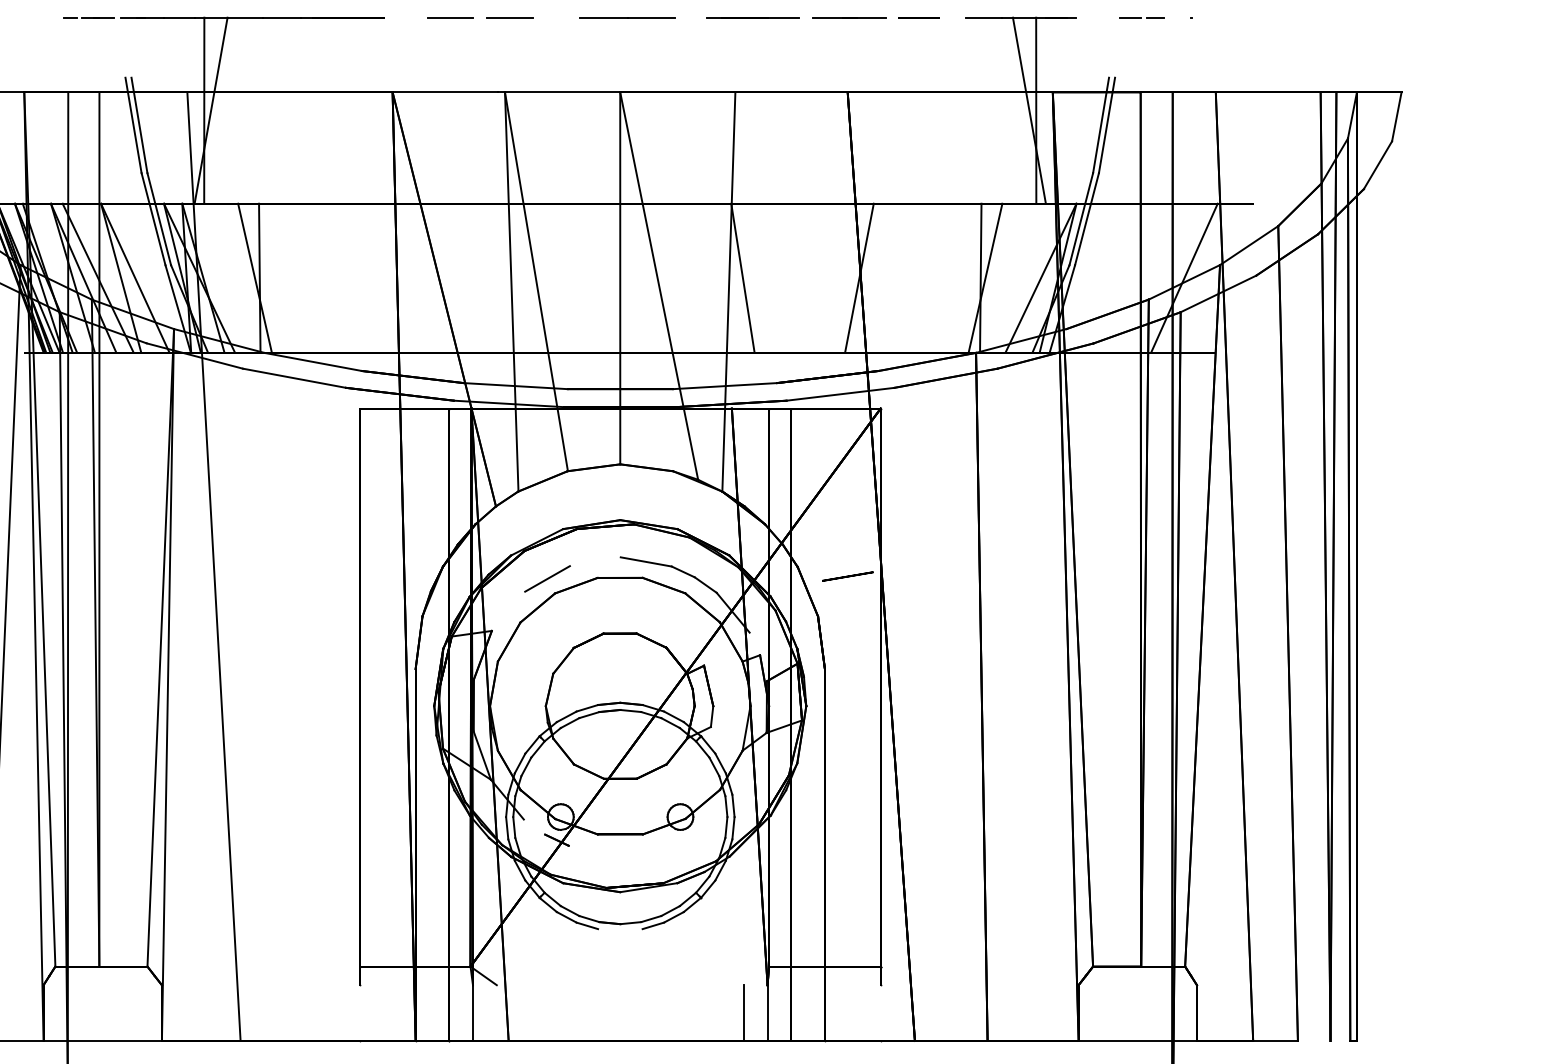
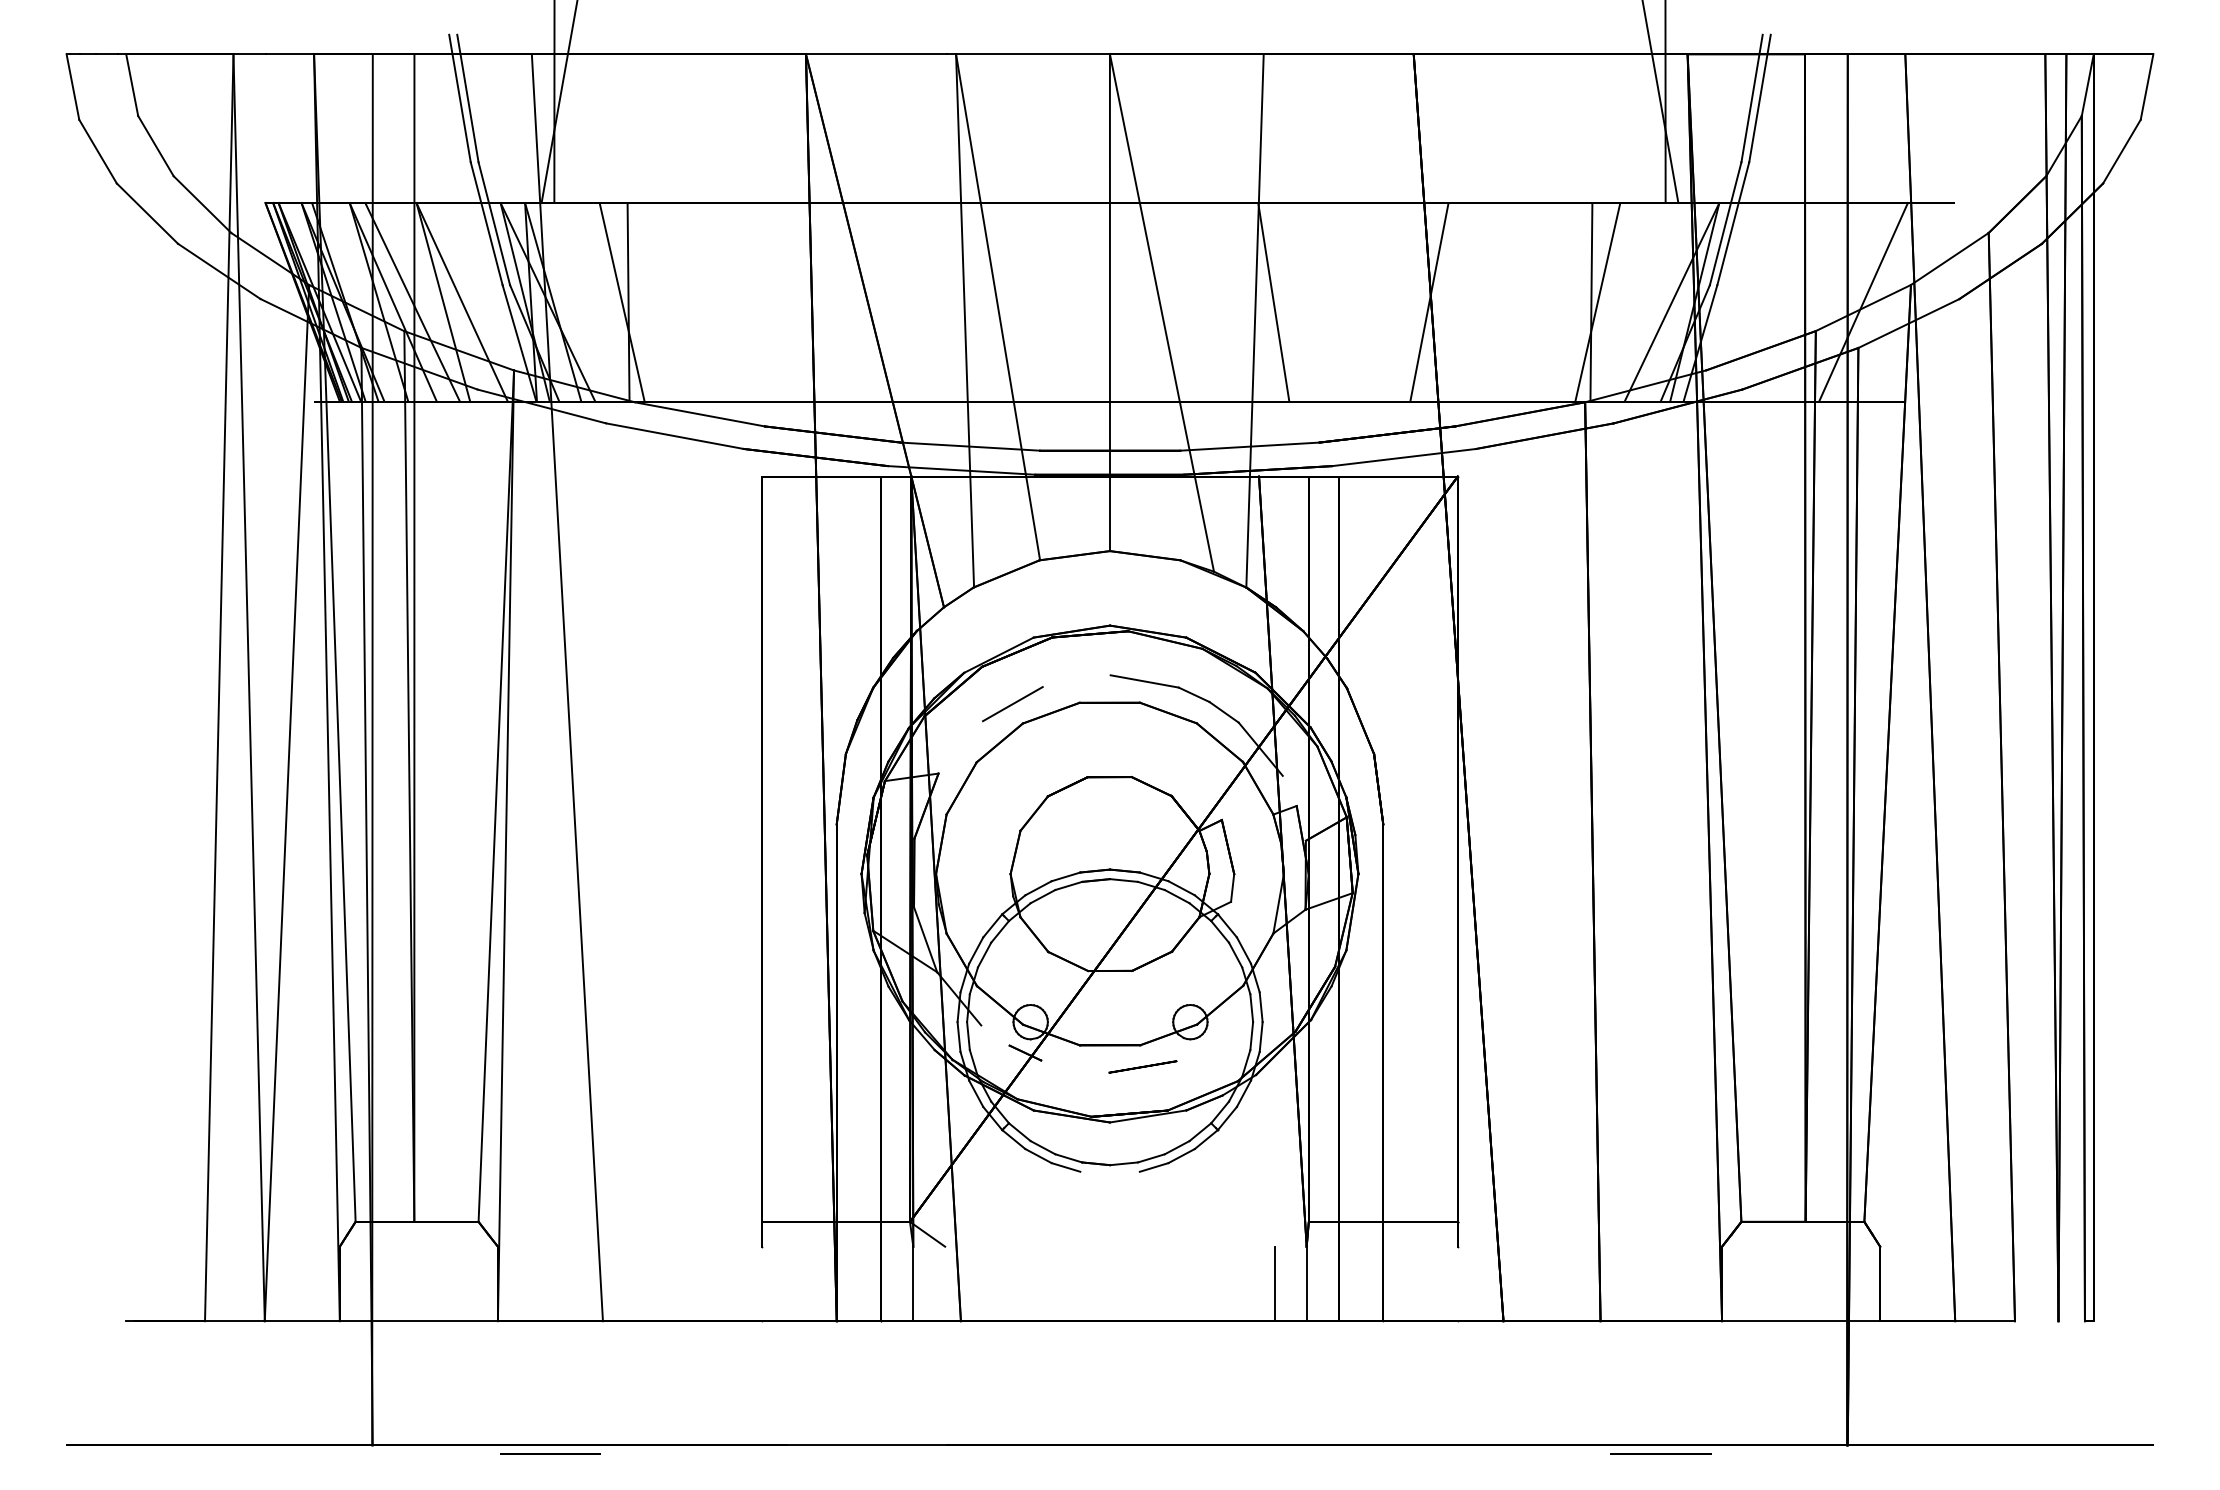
line: (847, 576) -> (1142, 1066), moved

